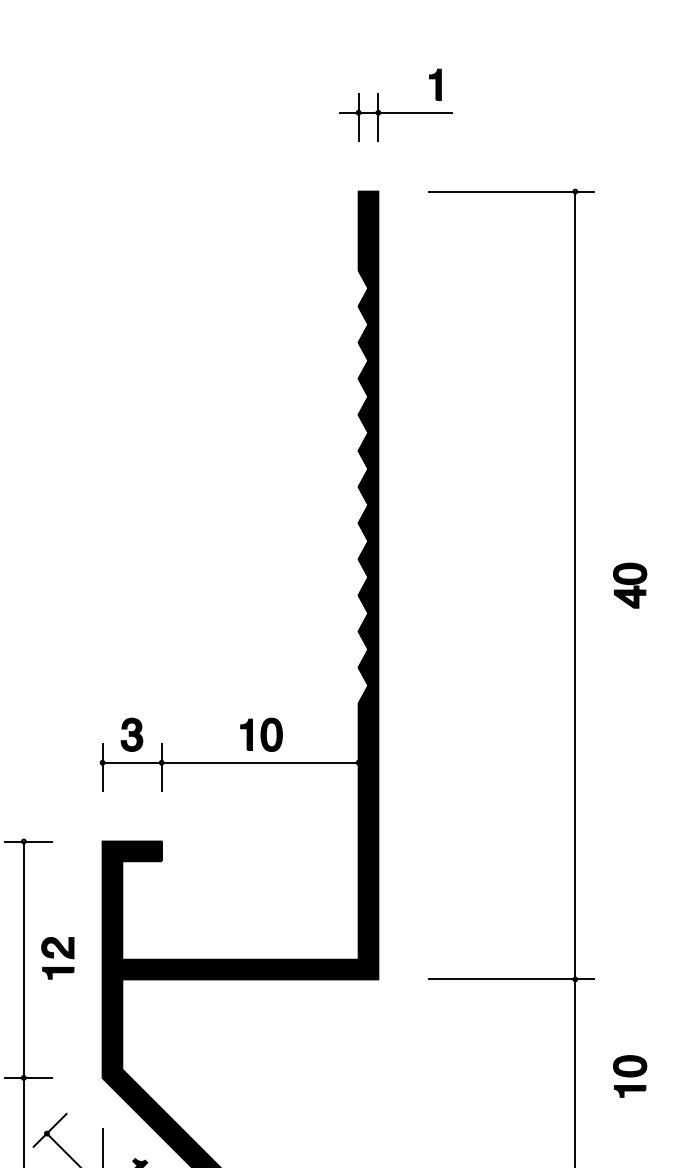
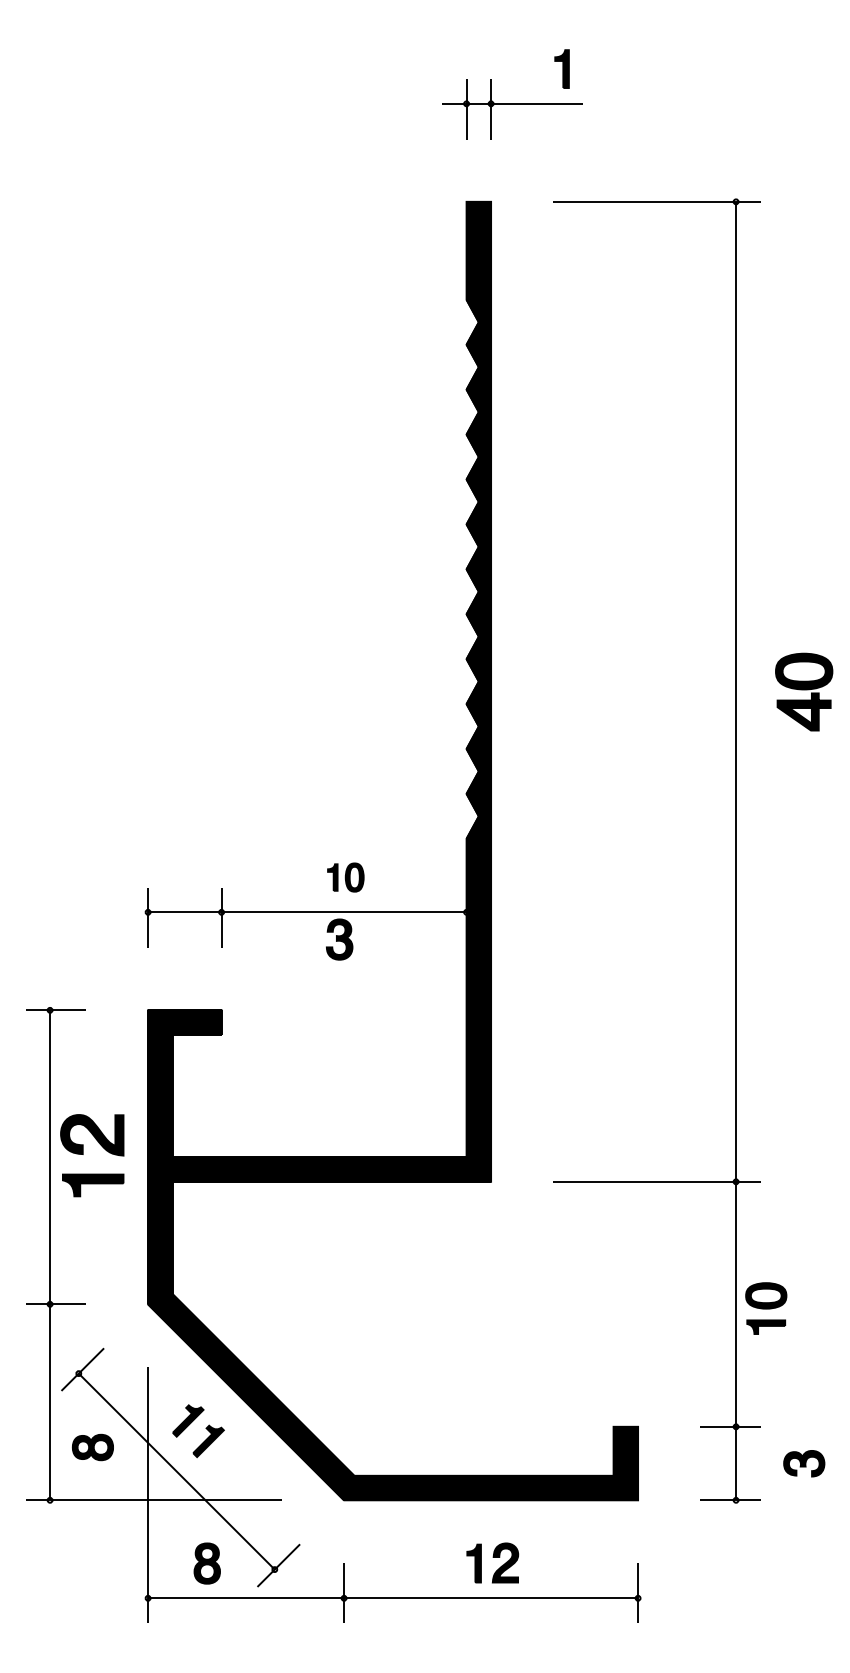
part: (630, 585) -> (804, 691), size x1.4
part: (131, 734) -> (339, 939), moved
part: (261, 734) -> (345, 877), size x0.7
part: (57, 958) -> (92, 1155), size x1.6
part: (630, 1076) -> (766, 1308), moved

